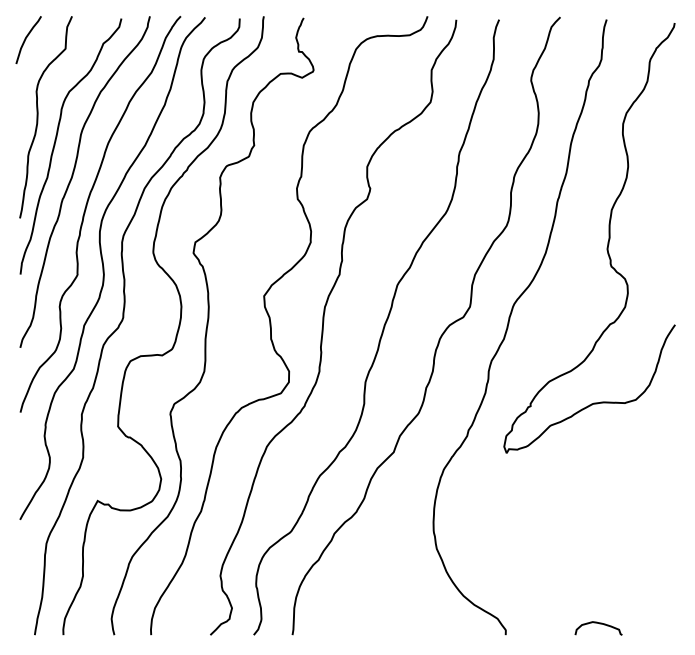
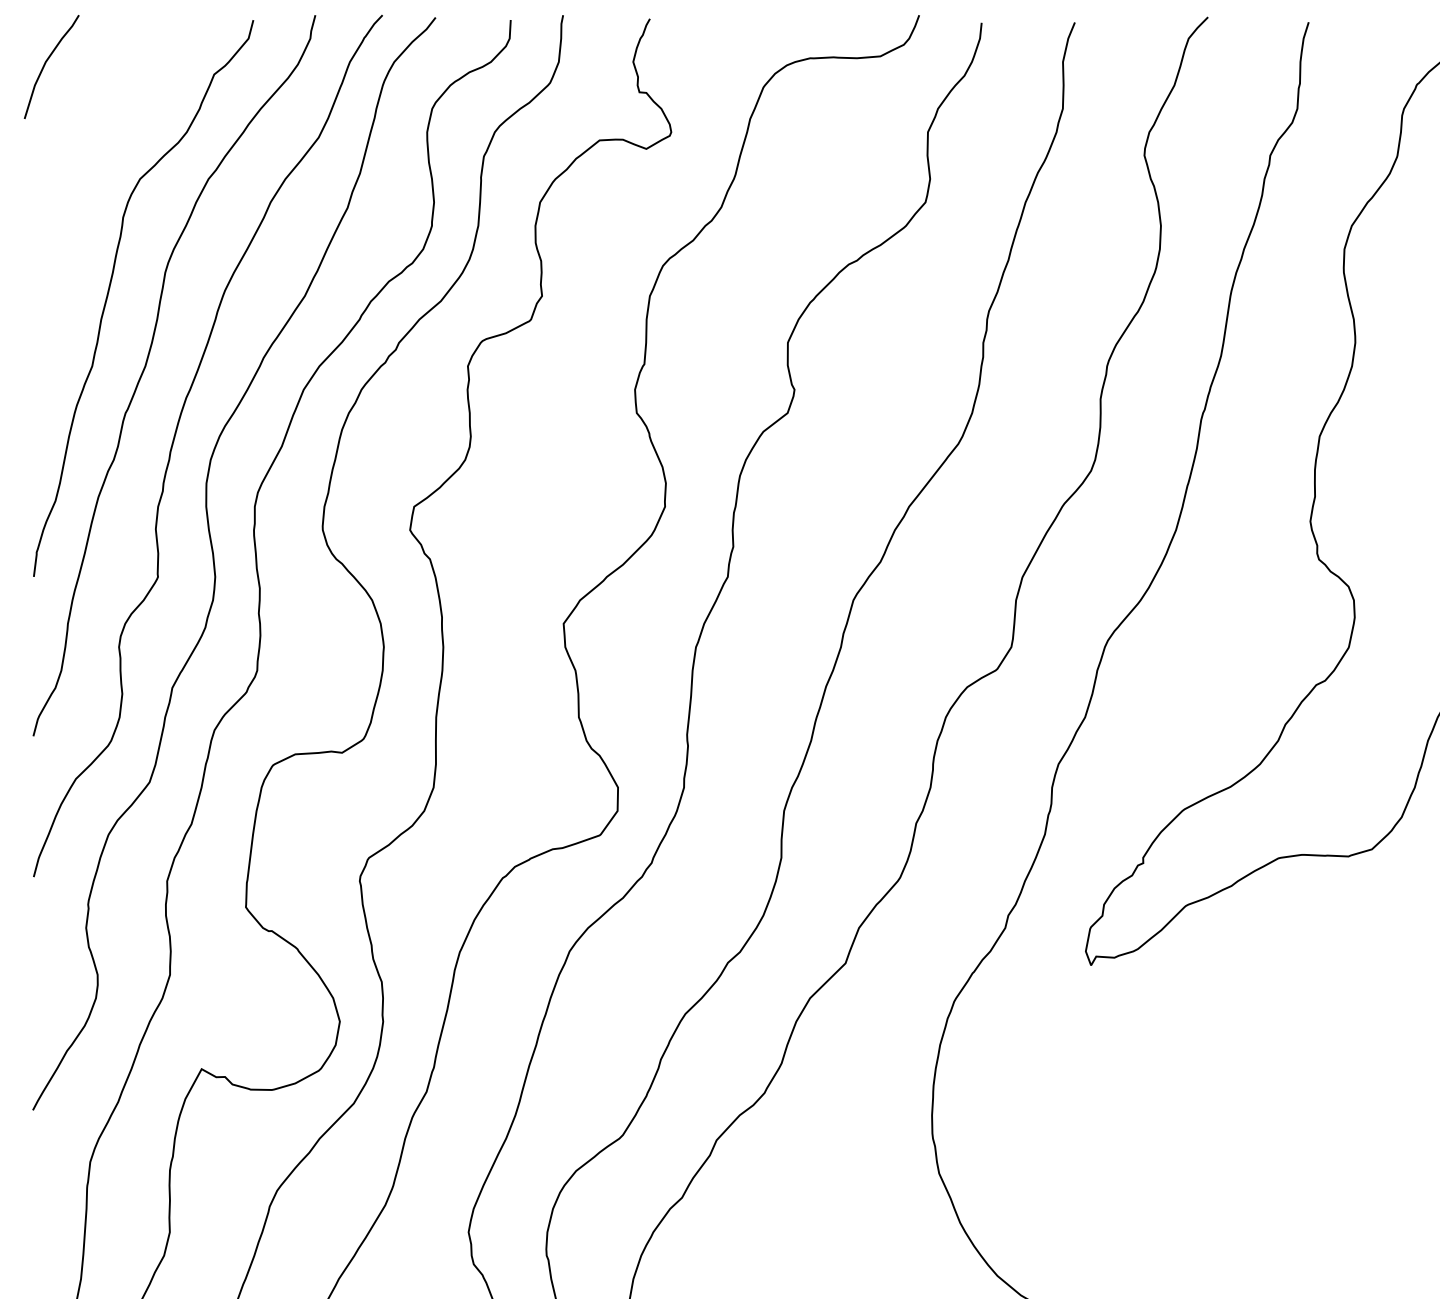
curve: (38, 117) -> (72, 235), removed

